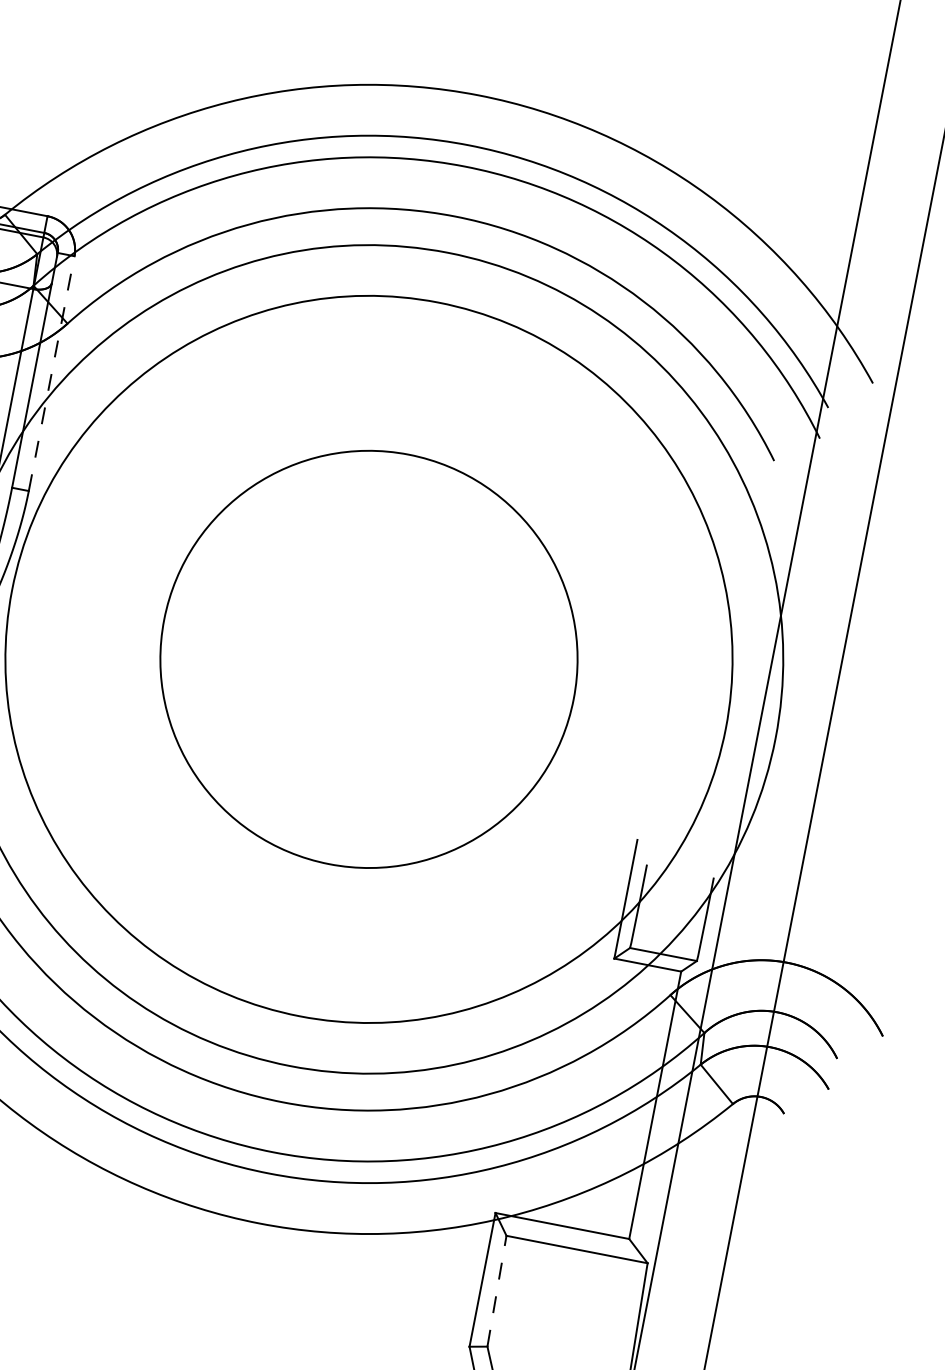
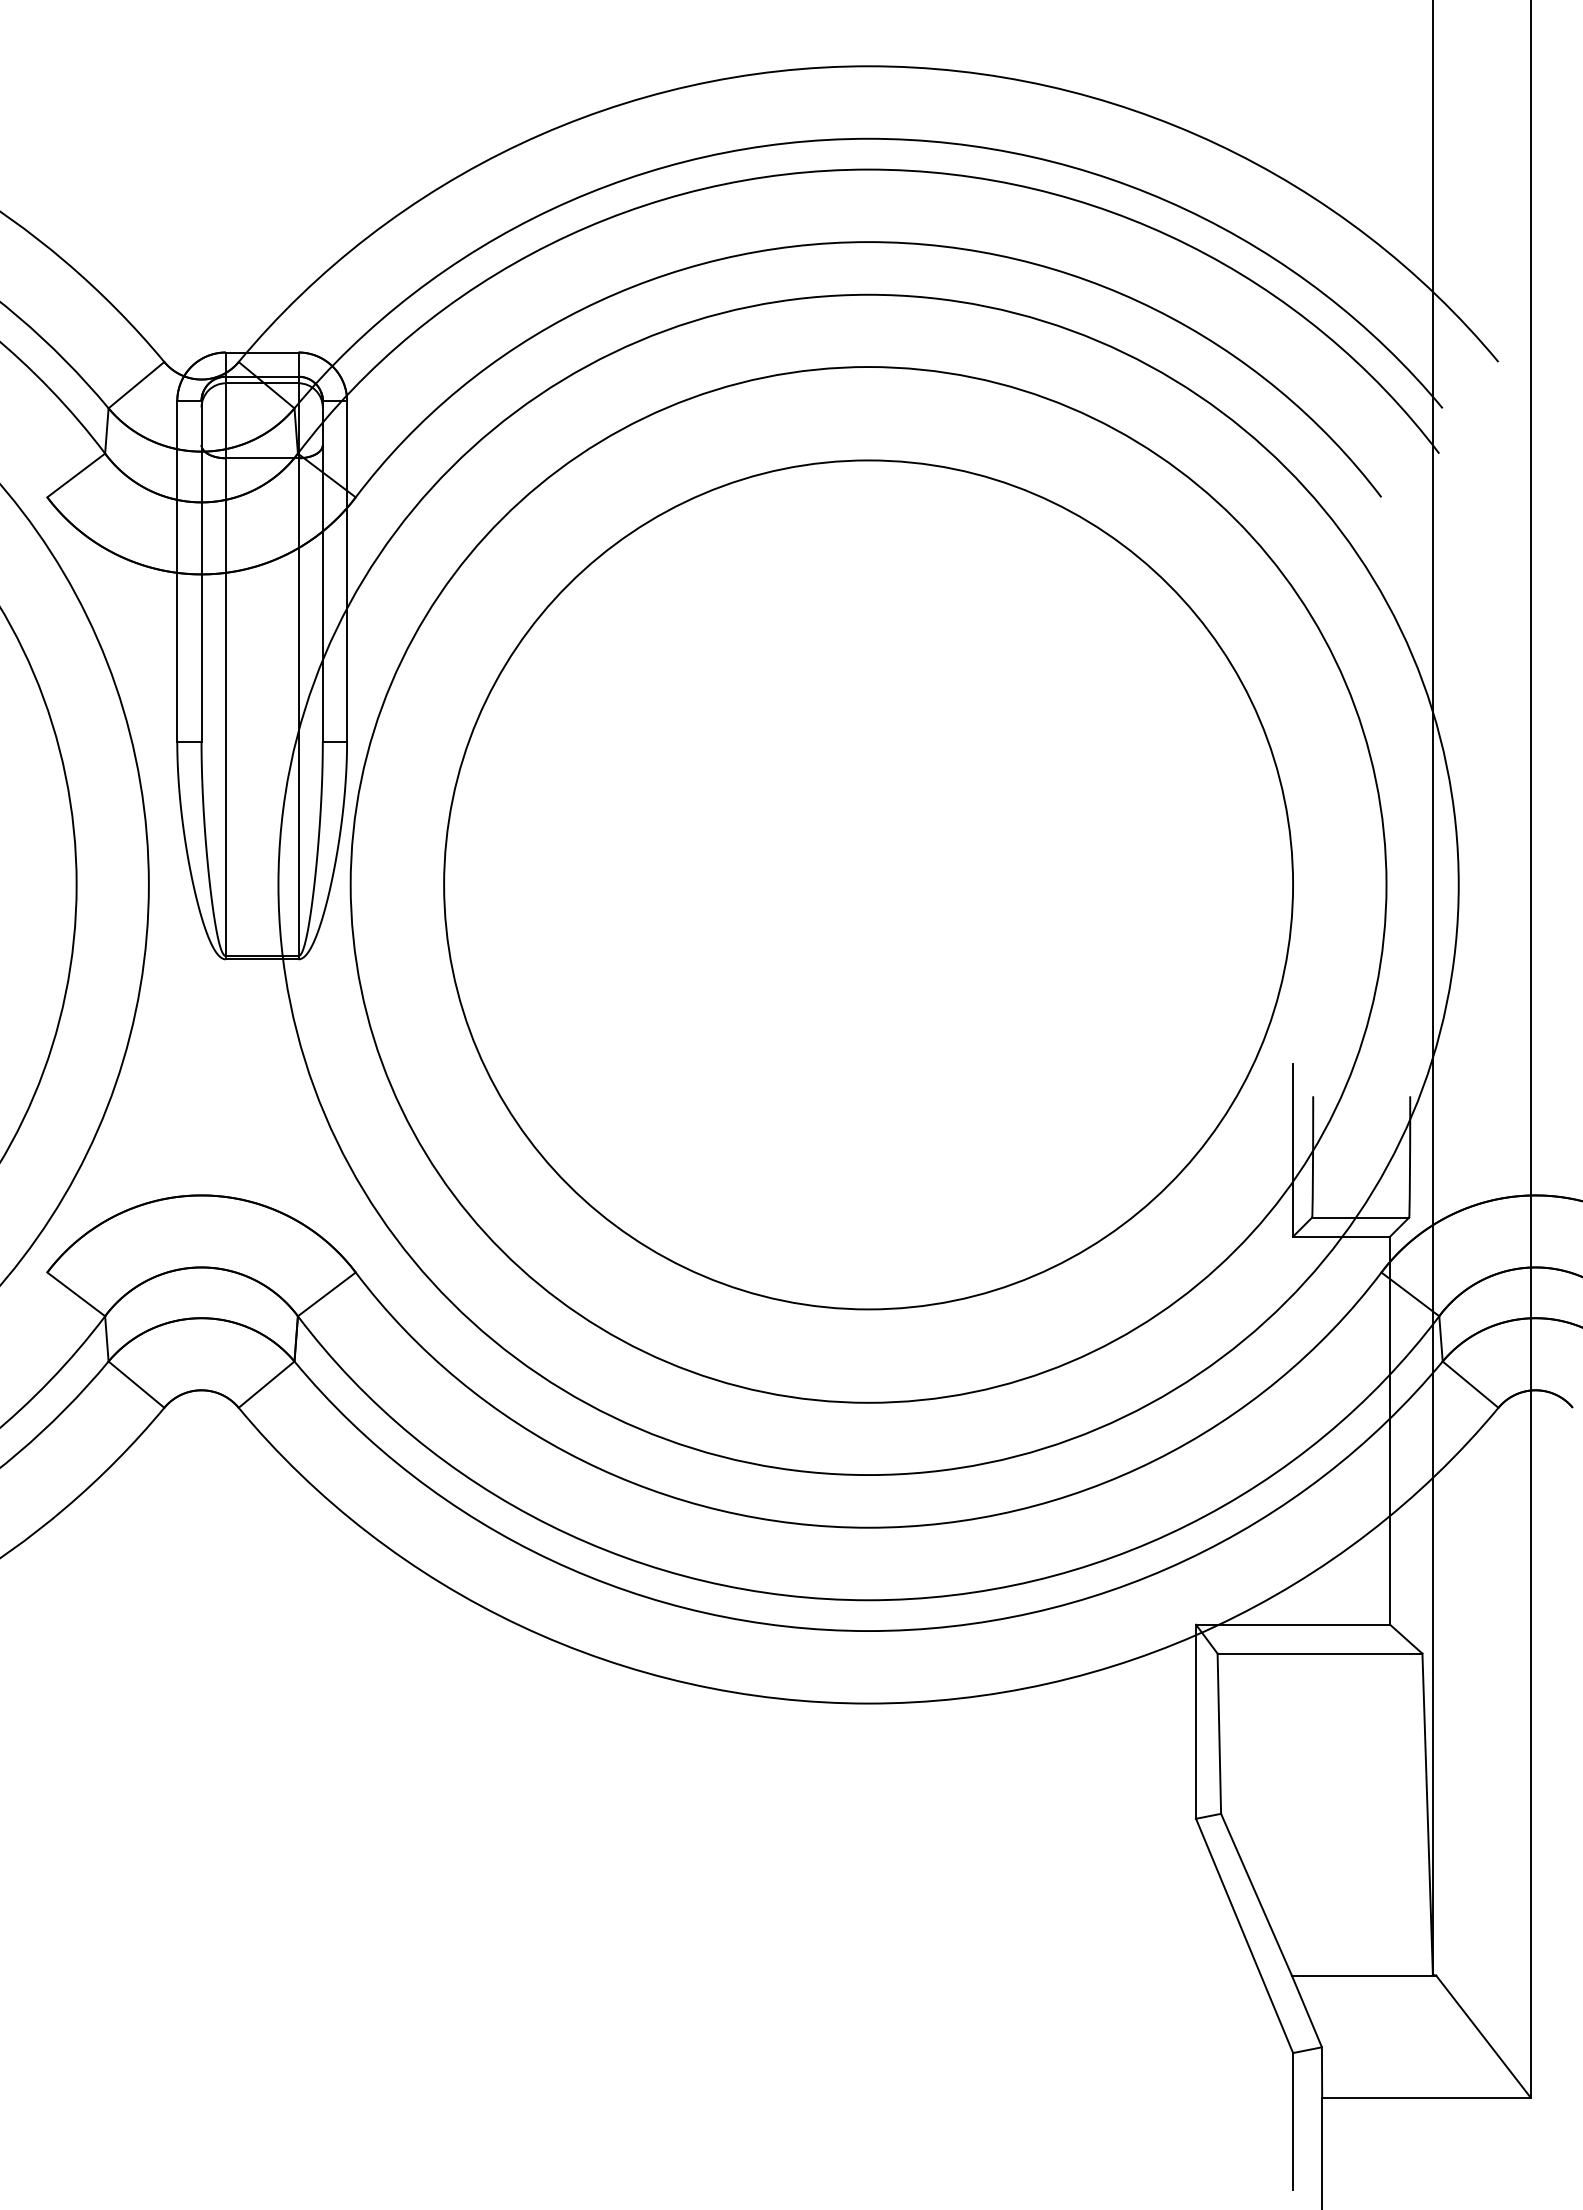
line: (51, 373) -> (347, 571), dashed -> solid
circle: (368, 659) -> (868, 884), size x1.43
line: (497, 1291) -> (1219, 1733), dashed -> solid

